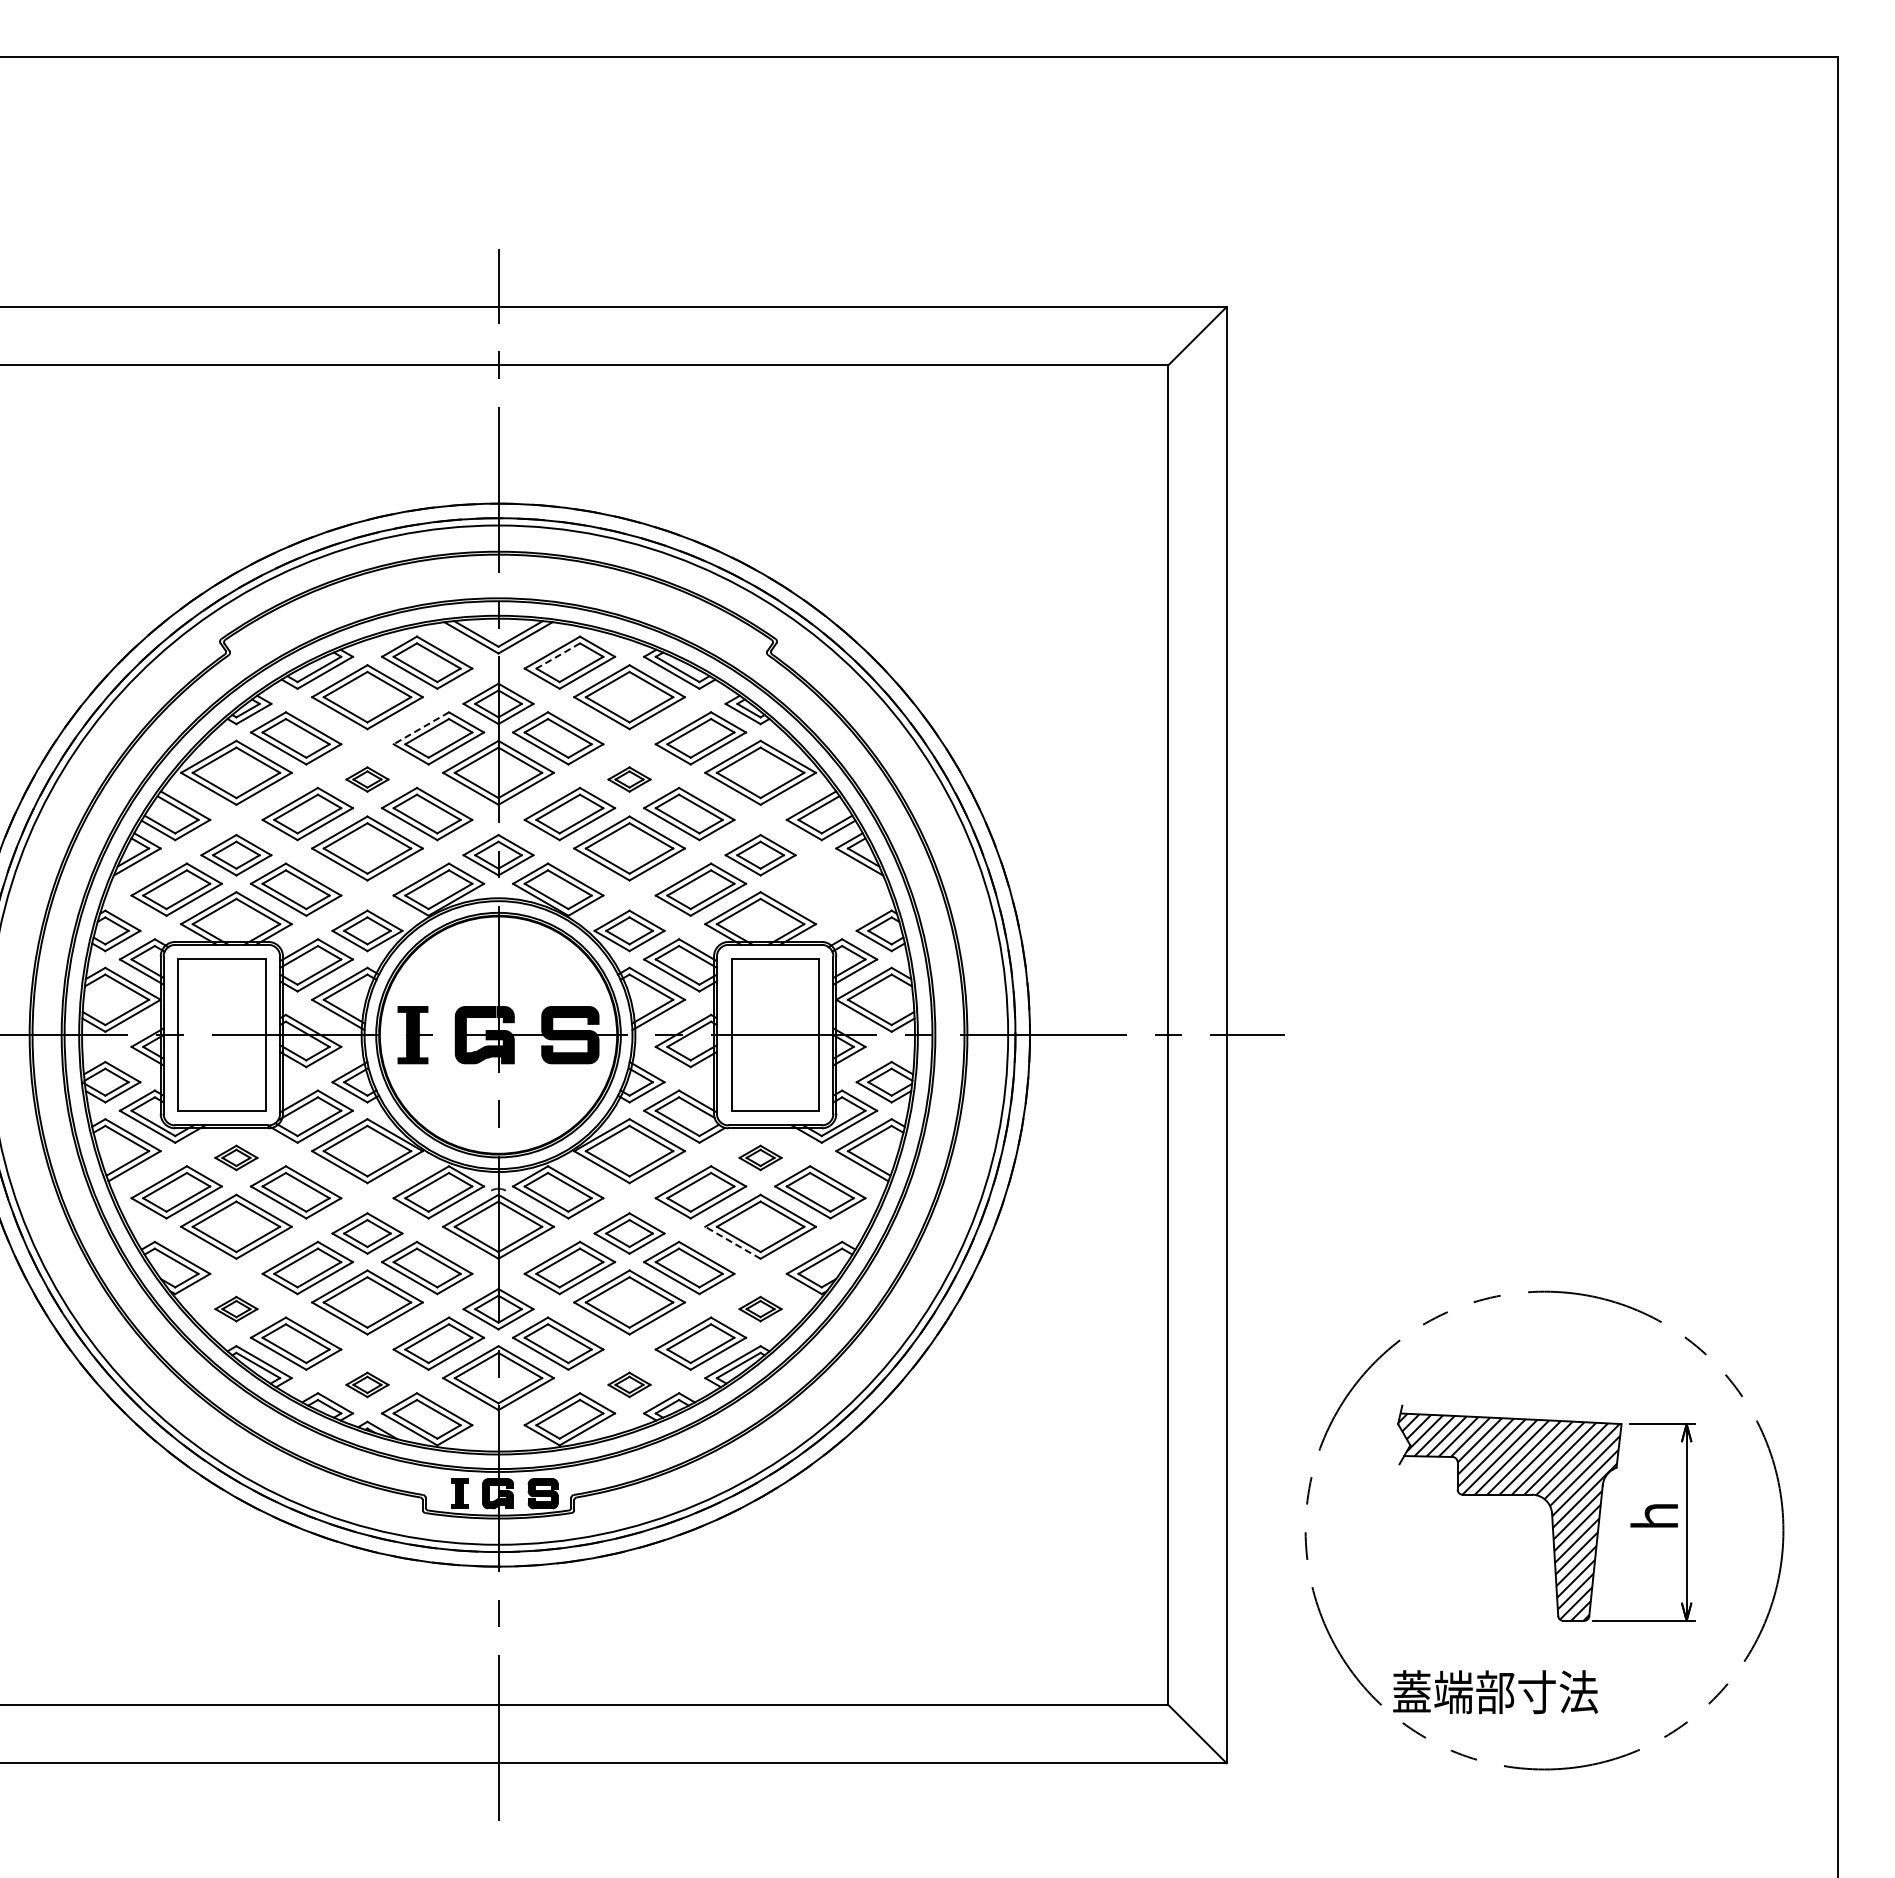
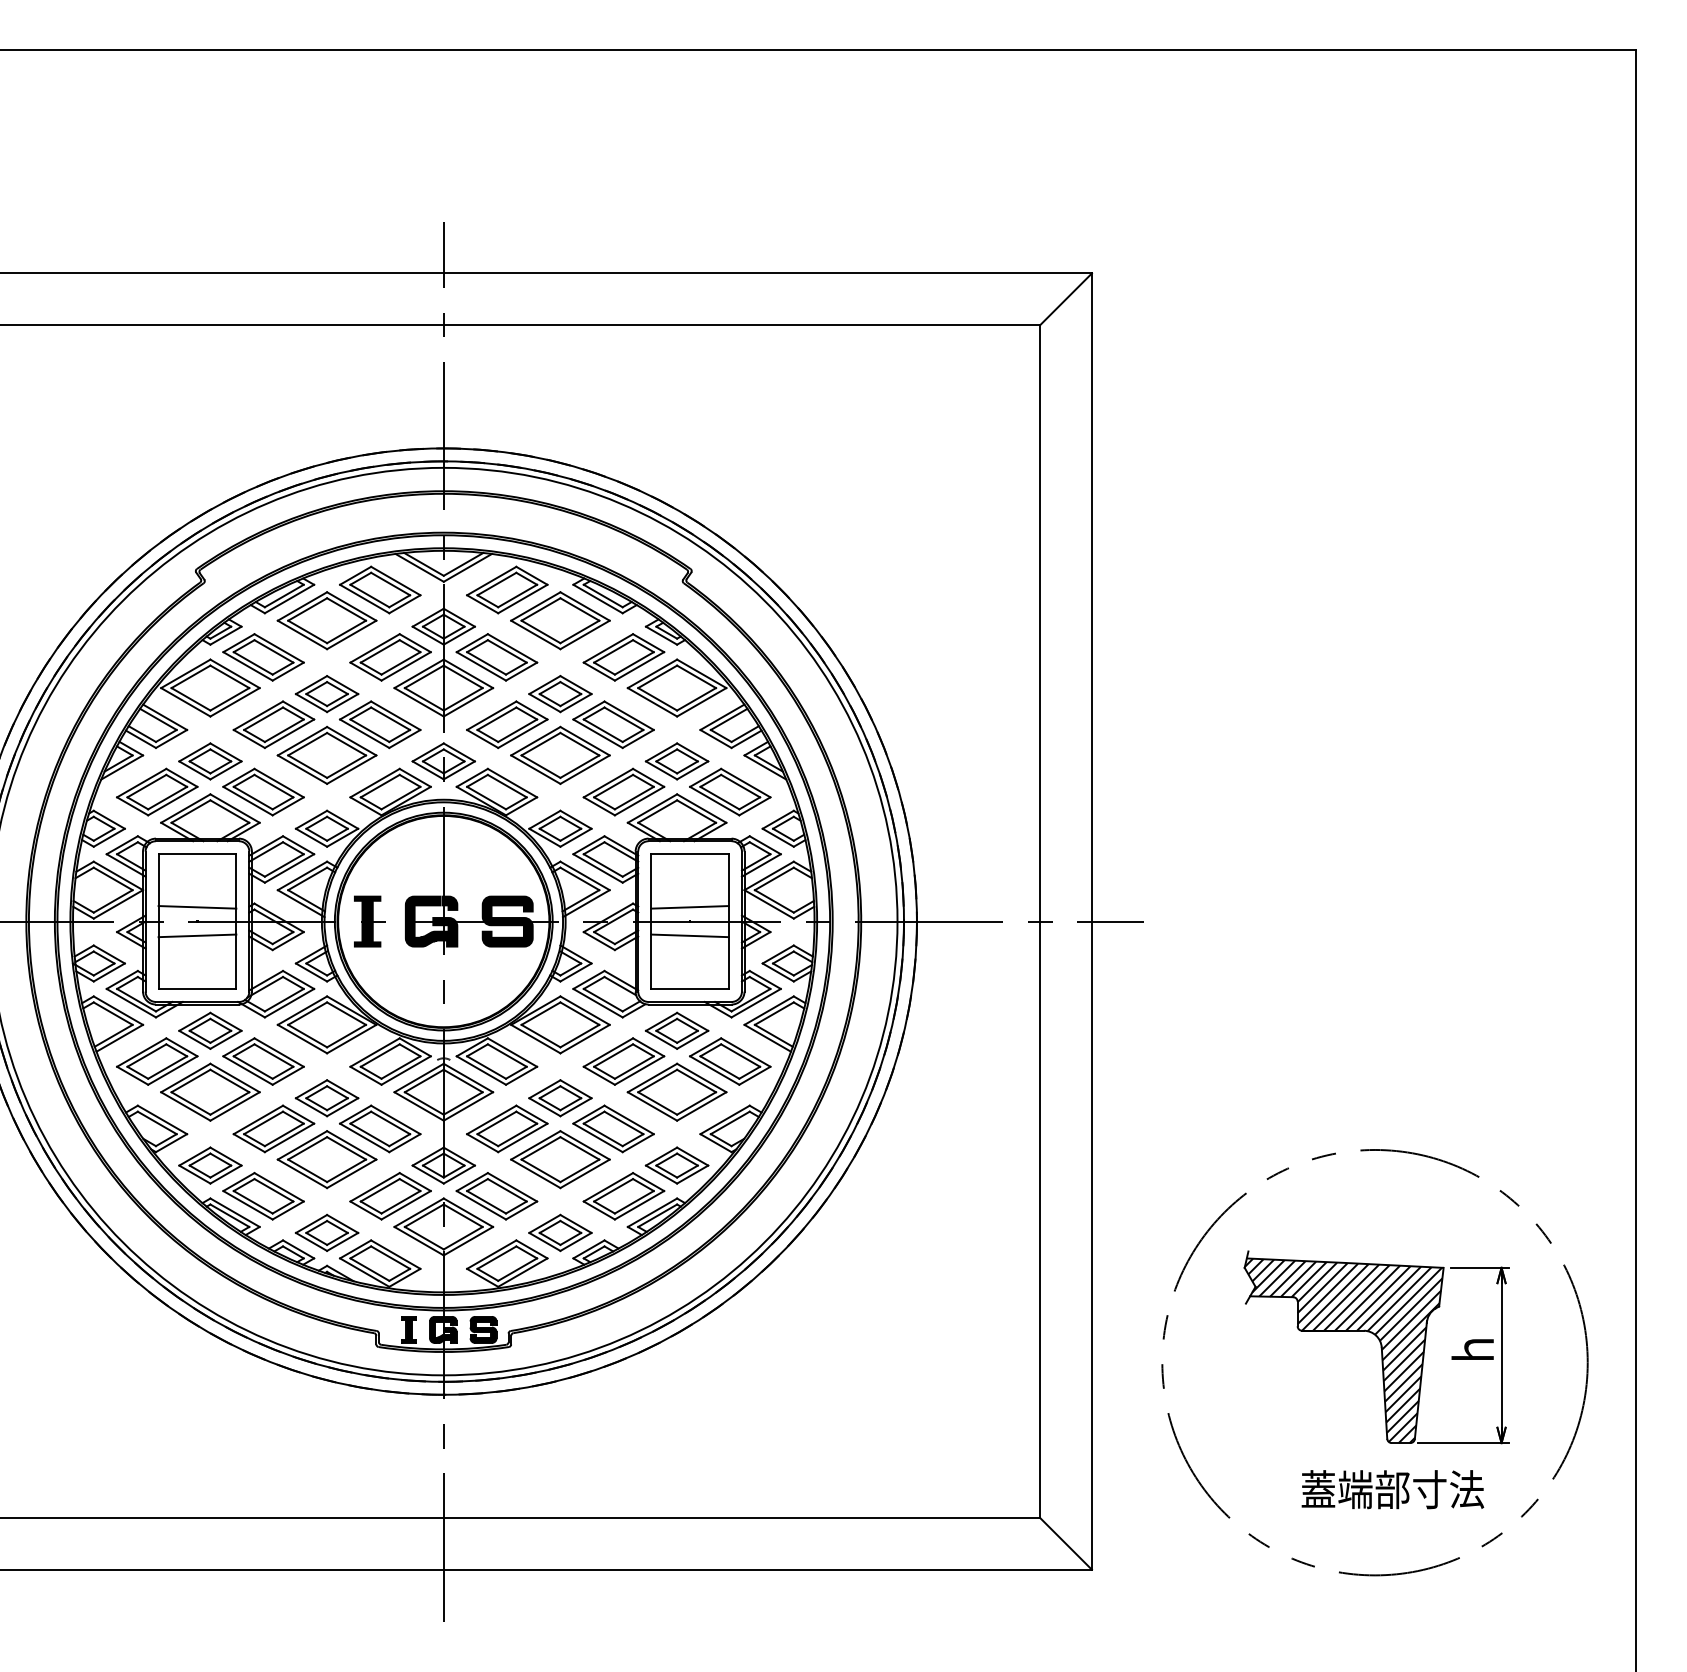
line: (557, 656) -> (496, 584), dashed -> solid
line: (421, 728) -> (375, 648), dashed -> solid
part: (367, 779) -> (327, 693), size x1.67
part: (629, 779) -> (560, 693), size x1.67
part: (820, 889) -> (730, 791), added
line: (221, 1018) -> (197, 906), added
line: (774, 1018) -> (689, 906), added
line: (221, 1050) -> (197, 935), added
line: (774, 1050) -> (689, 935), added
part: (236, 1157) -> (210, 1030), size x1.67
part: (760, 1157) -> (677, 1030), size x1.67
line: (732, 1242) -> (652, 1106), dashed -> solid
part: (236, 1308) -> (210, 1164), size x1.67
part: (760, 1308) -> (677, 1164), size x1.67
part: (367, 1384) -> (327, 1232), size x1.67
part: (629, 1384) -> (560, 1232), size x1.67
text: (1495, 1692) -> (1392, 1489), moved

